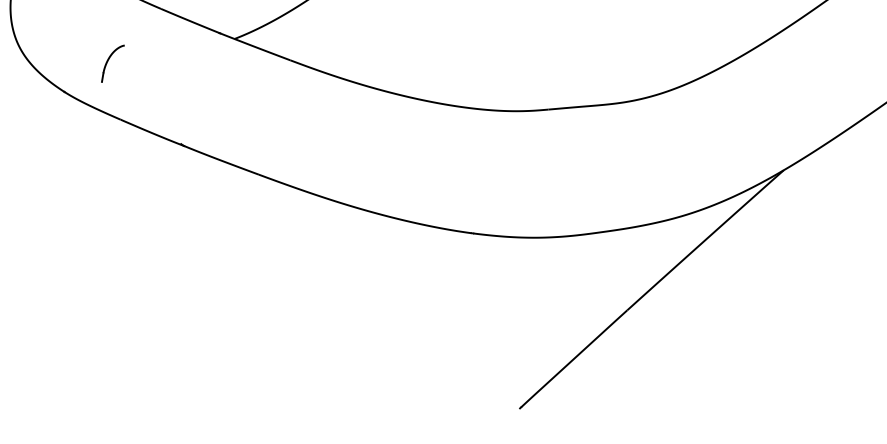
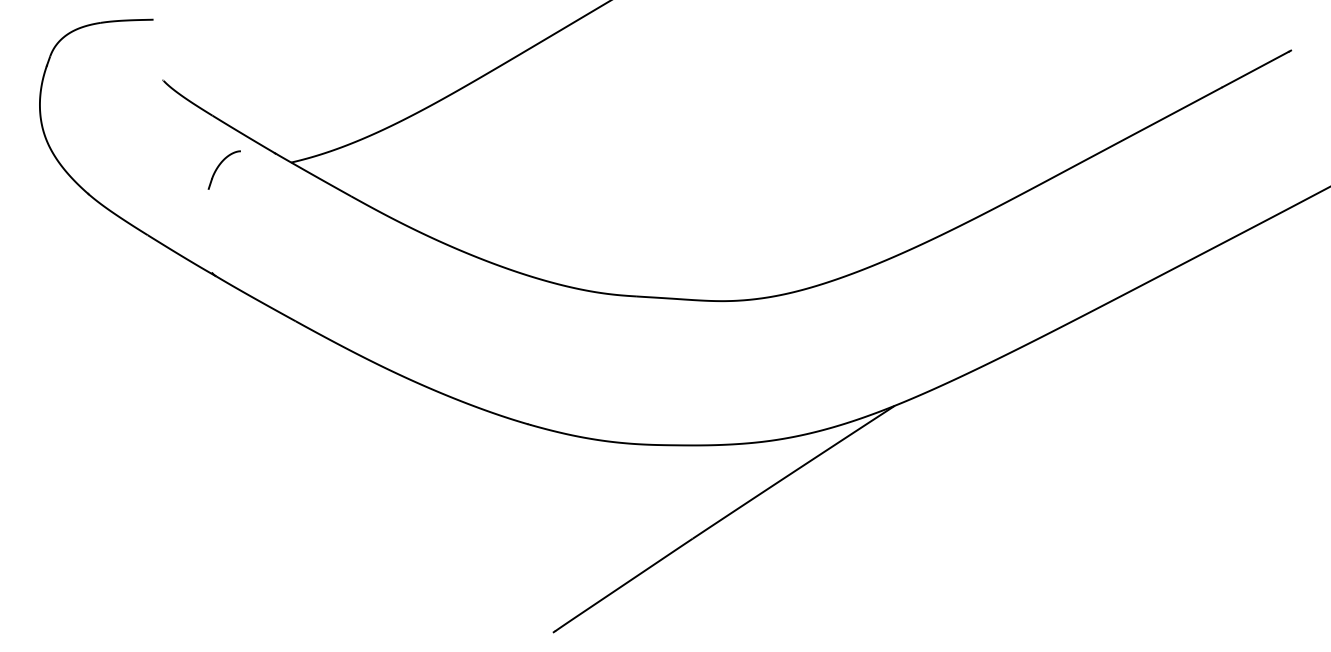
part: (112, 63) -> (223, 169), moved

